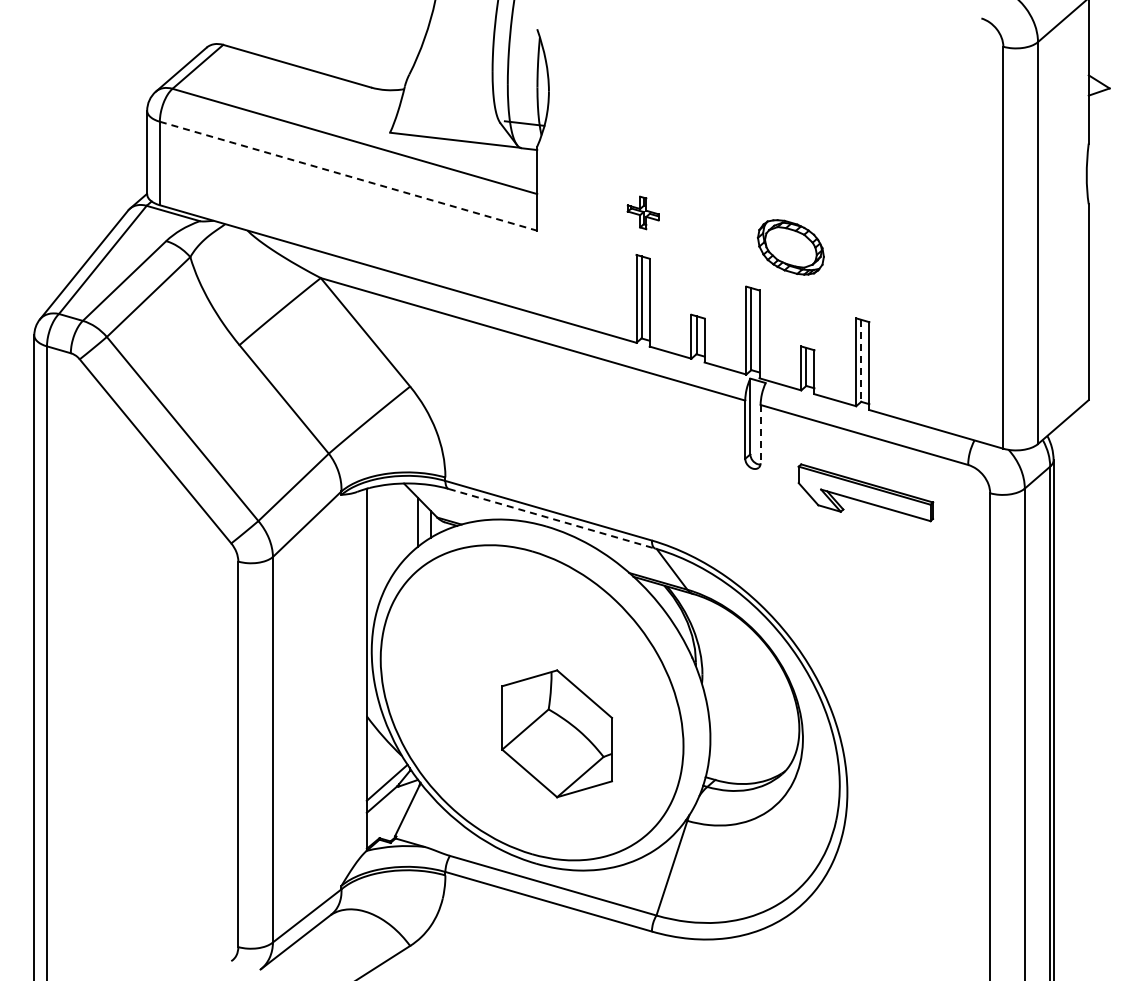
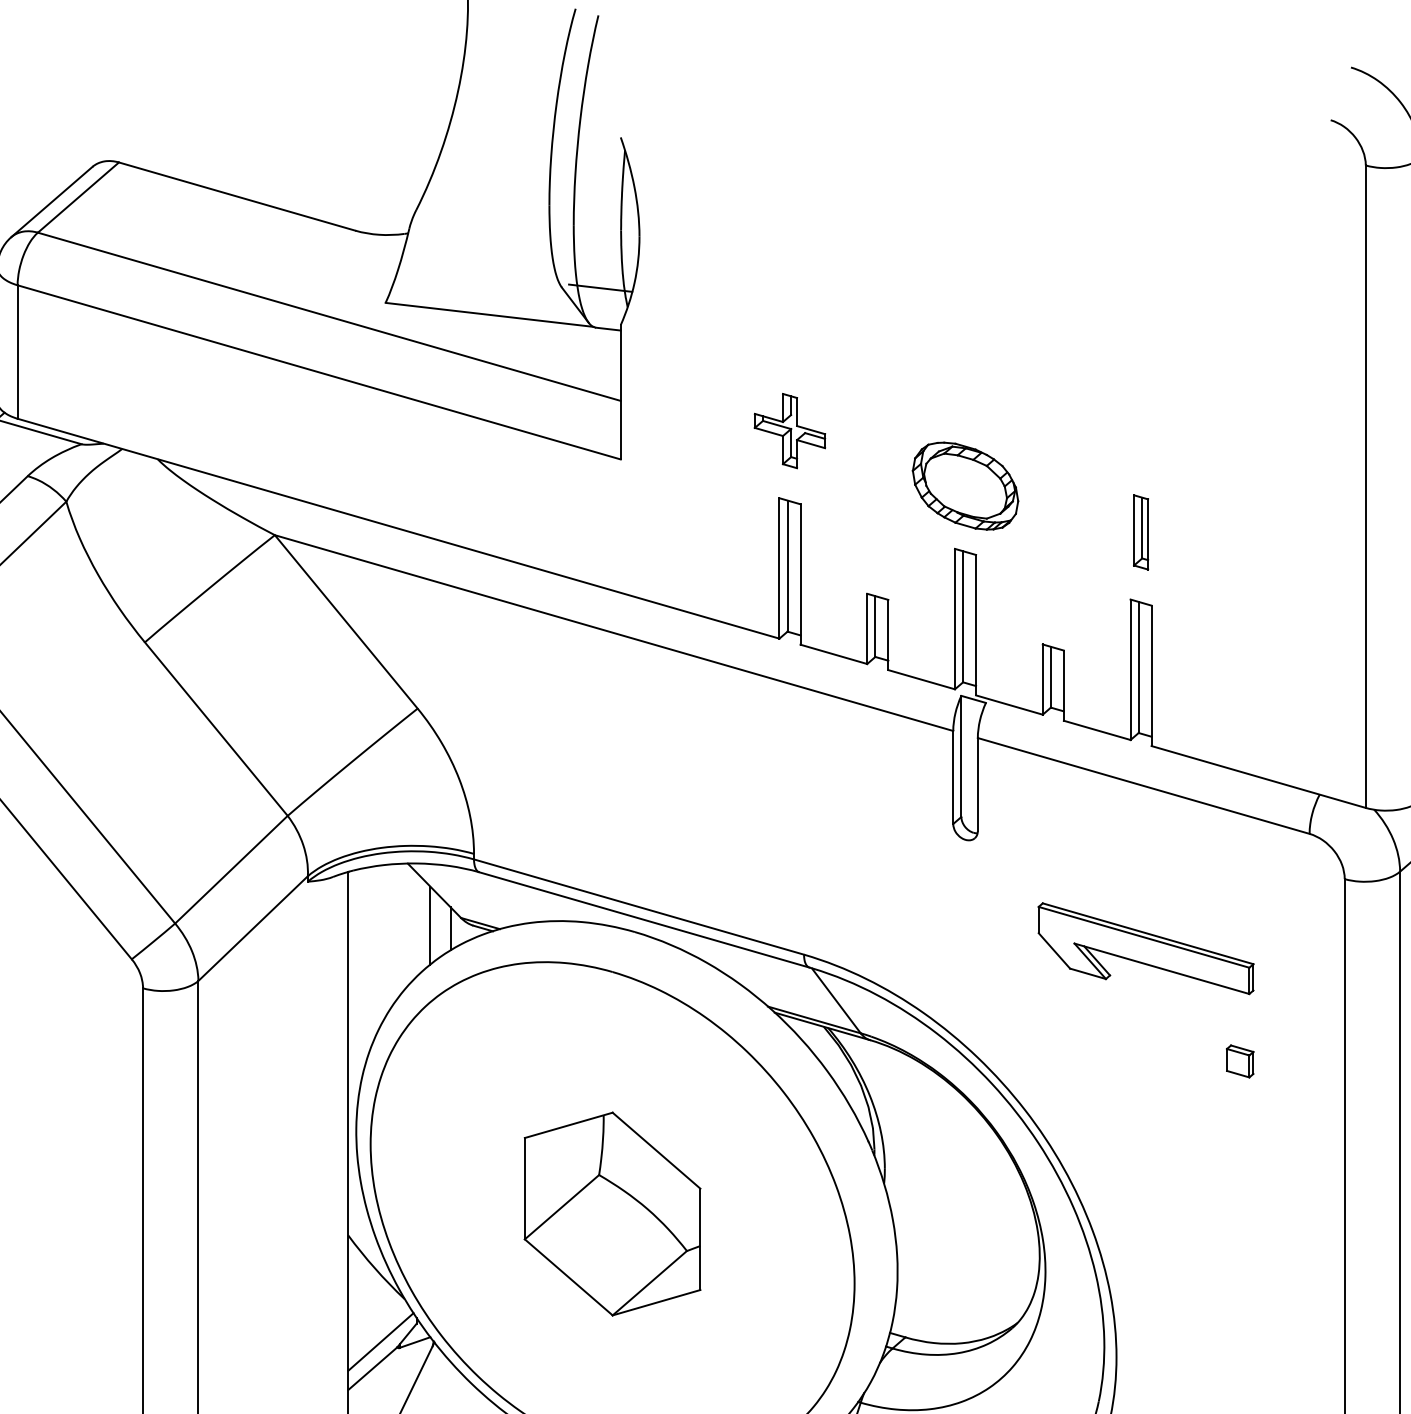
line: (349, 176) -> (320, 372), dashed -> solid
part: (643, 212) -> (790, 430), size x1.43
part: (790, 247) -> (964, 486), moved
part: (862, 276) -> (1140, 532), added
line: (861, 361) -> (1139, 668), dashed -> solid
line: (760, 434) -> (977, 785), dashed -> solid
part: (865, 492) -> (1145, 948), moved
line: (552, 518) -> (645, 919), dashed -> solid
part: (924, 607) -> (1239, 1061), added
part: (557, 733) -> (613, 1213), moved

